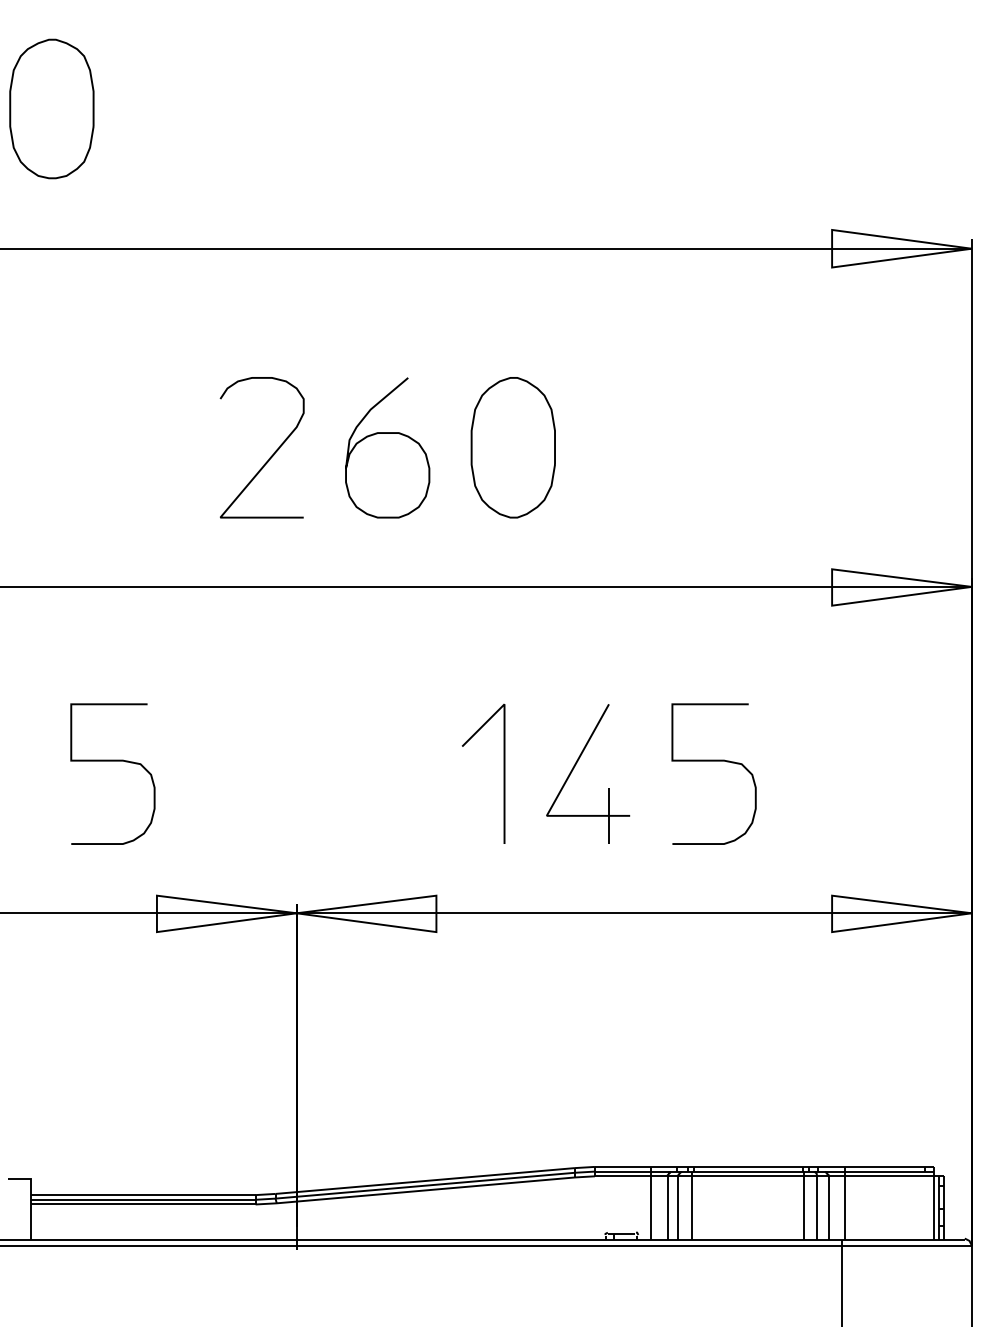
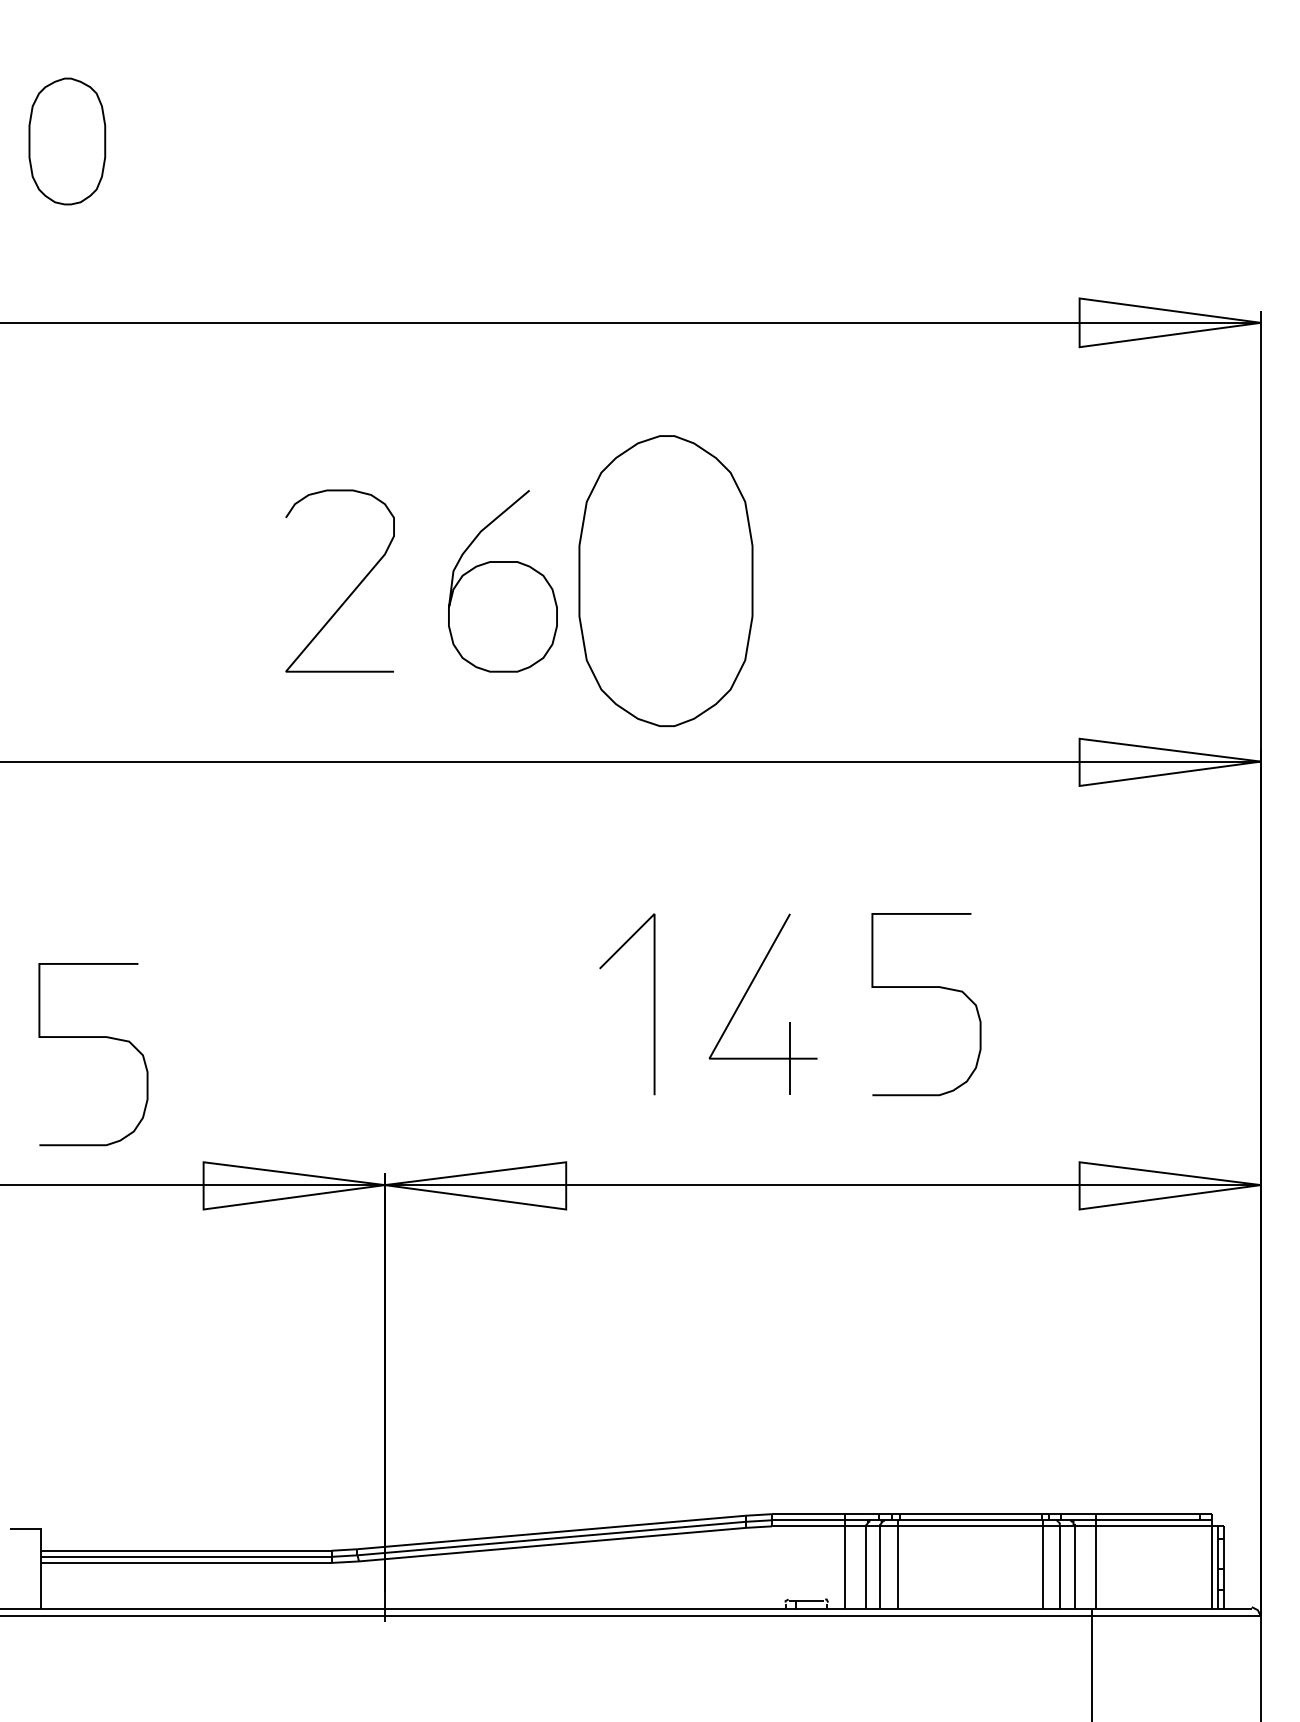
part: (52, 108) -> (67, 141), size x0.7
part: (512, 447) -> (665, 580), size x1.6
curve: (112, 760) -> (93, 1037), moved

